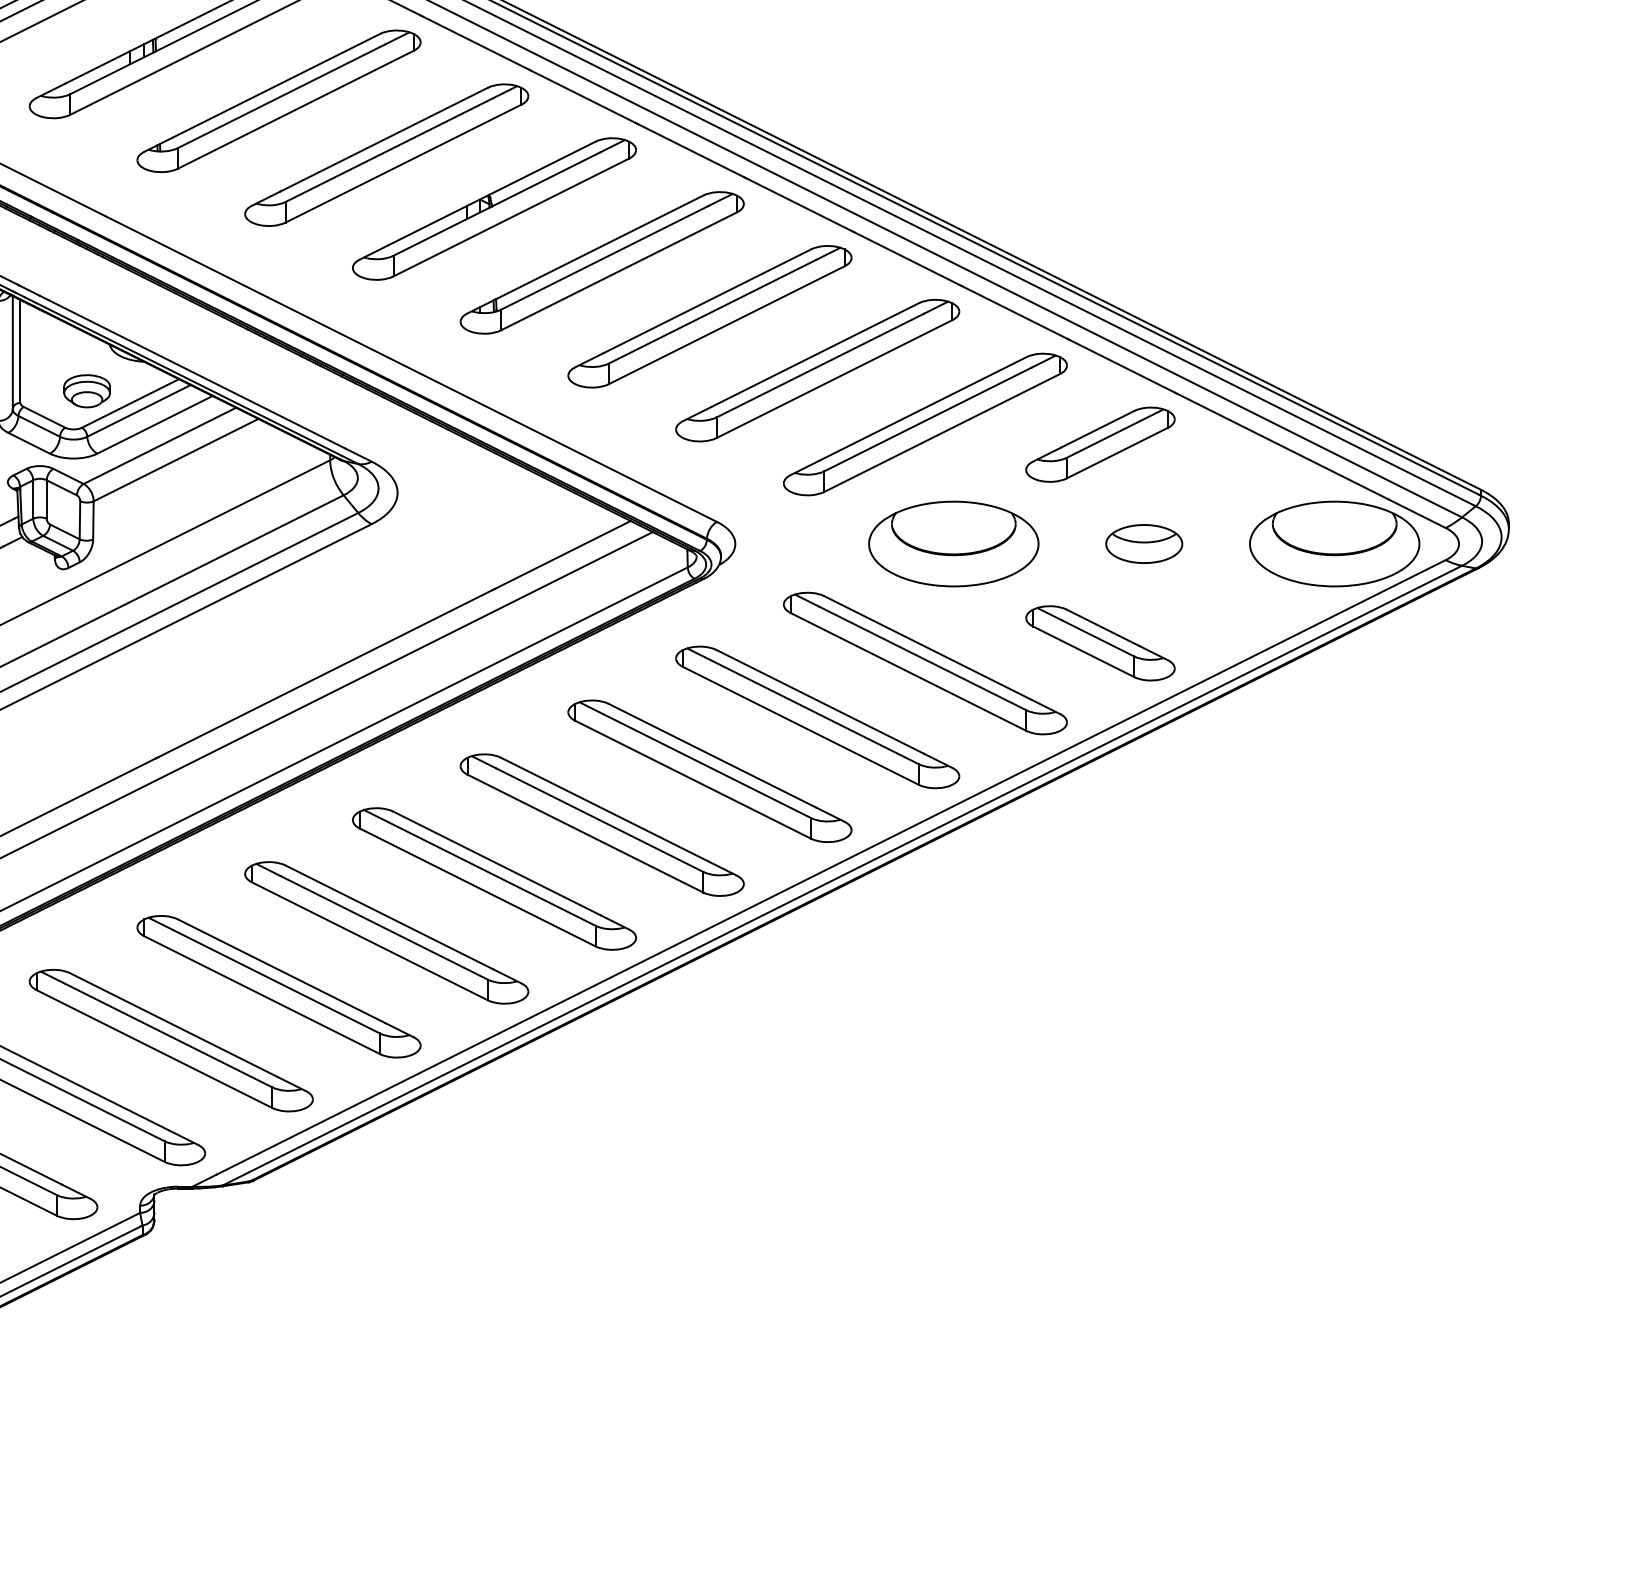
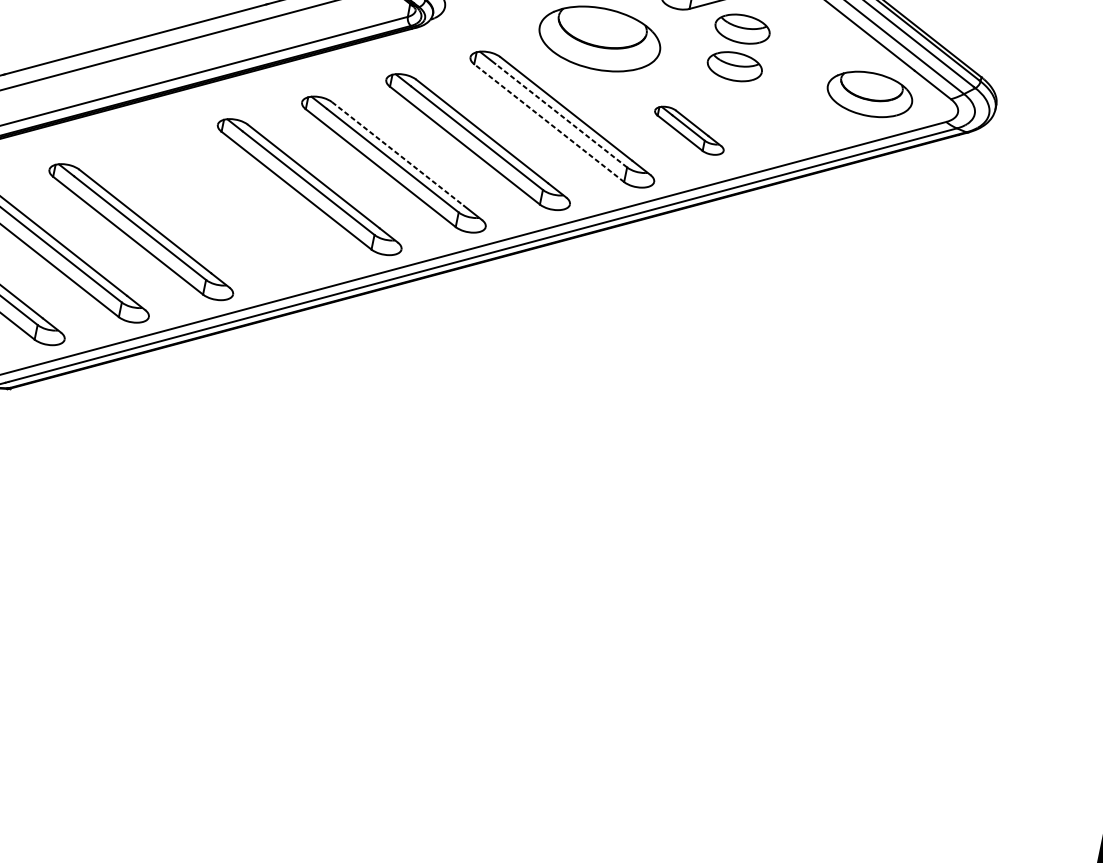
part: (1144, 490) -> (742, 28), added
part: (1334, 543) -> (869, 94), size x0.7
part: (1100, 643) -> (689, 130), size x0.7
line: (922, 658) -> (561, 115), solid -> dashed
line: (908, 672) -> (549, 123), solid -> dashed
line: (712, 755) -> (398, 153), solid -> dashed
part: (494, 878) -> (225, 209), removed

